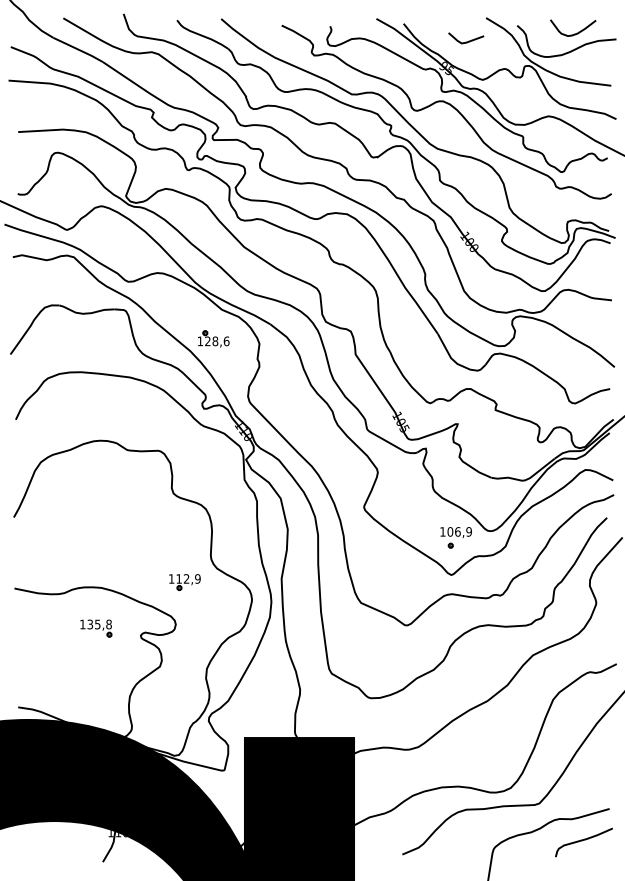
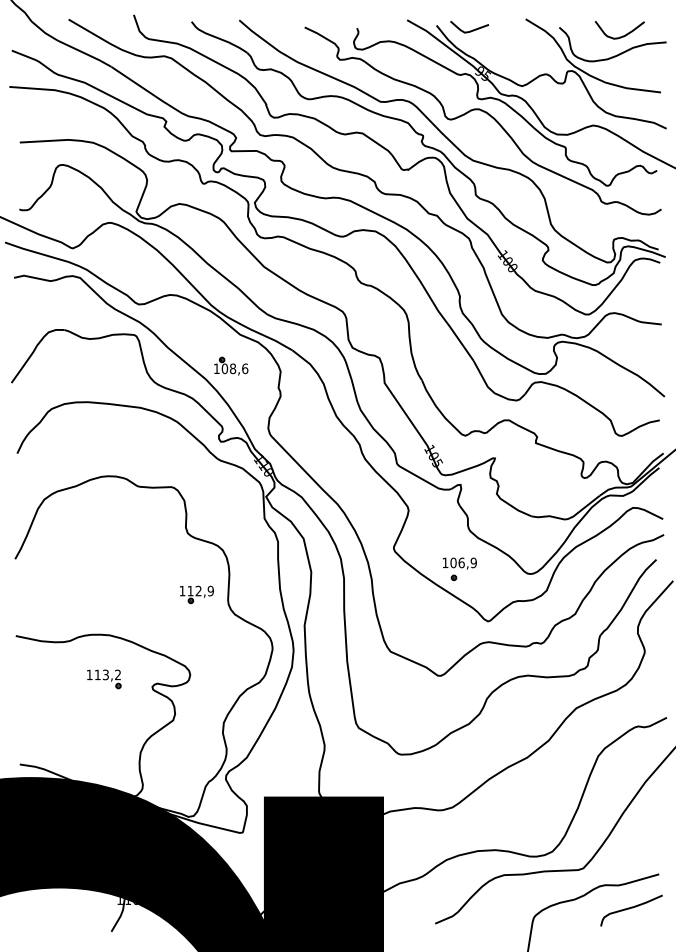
line: (468, 40) -> (472, 29), moved
text: (207, 341) -> (224, 368), 128,6 -> 108,6
part: (455, 537) -> (459, 568), moved
part: (184, 582) -> (196, 594), moved
text: (99, 624) -> (107, 674), 135,8 -> 113,2

